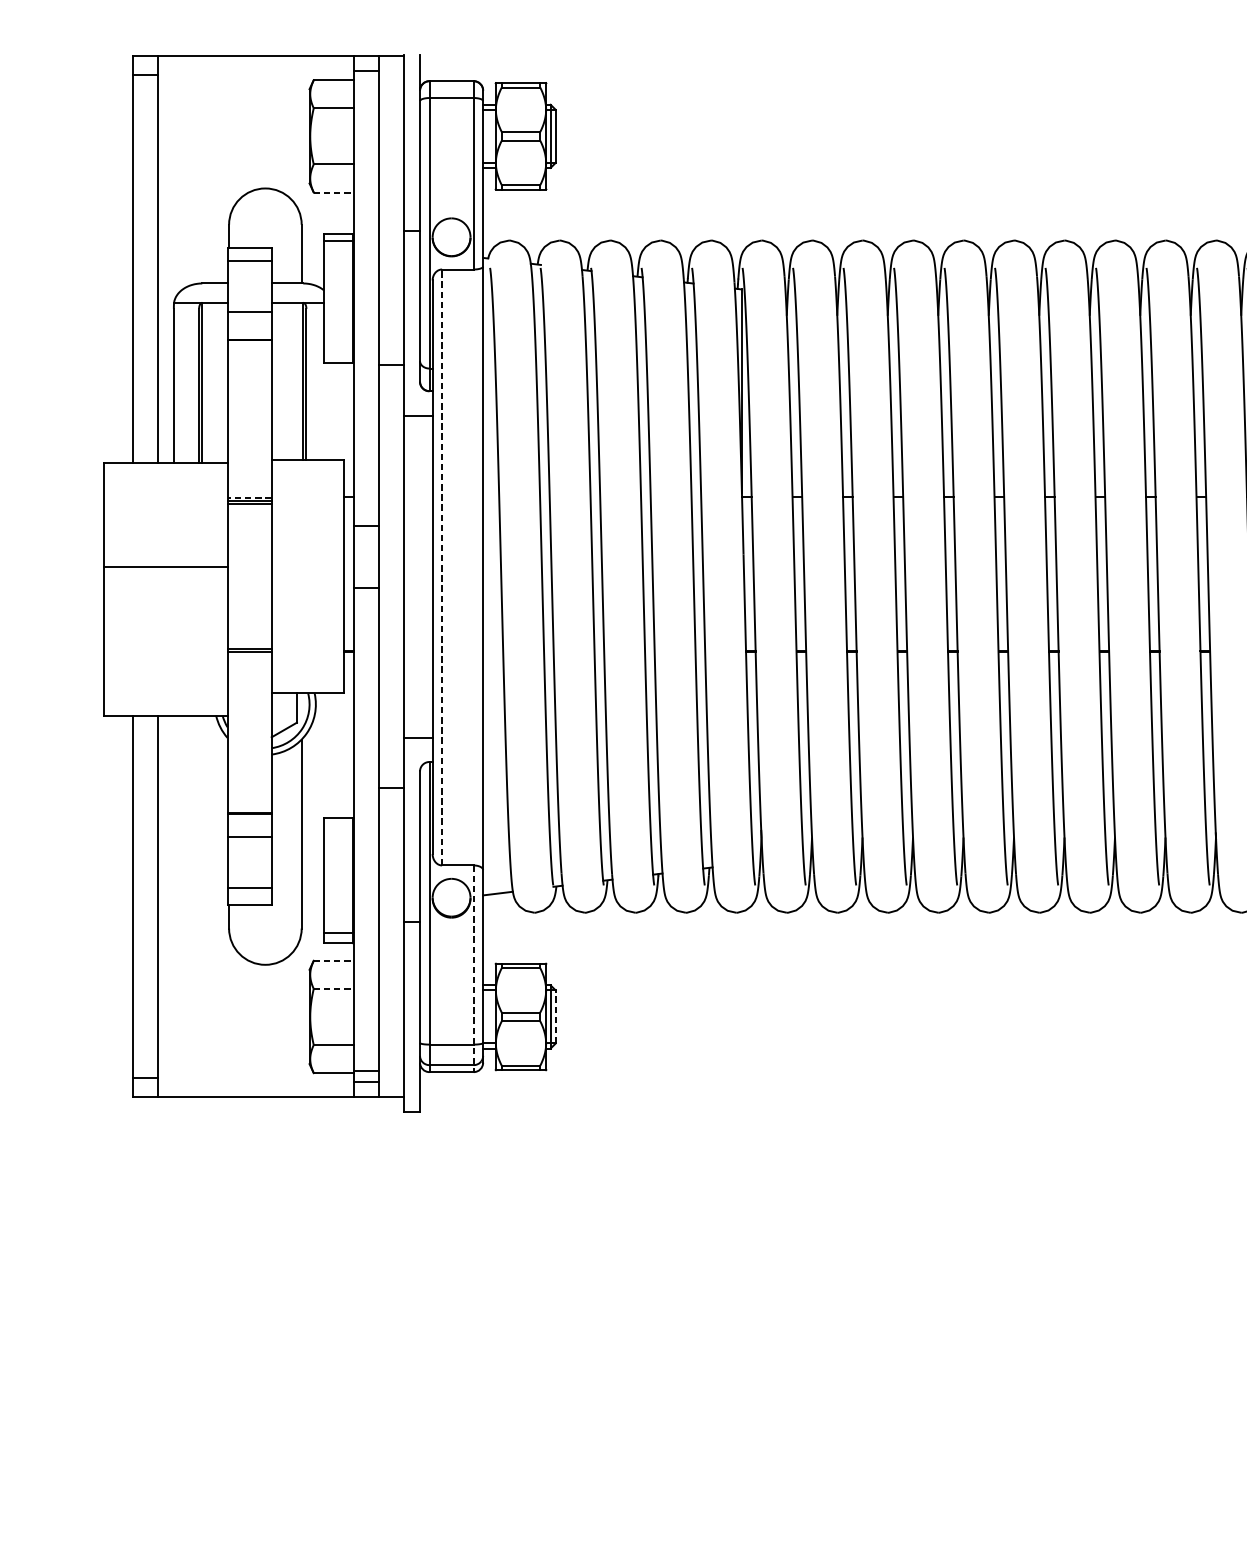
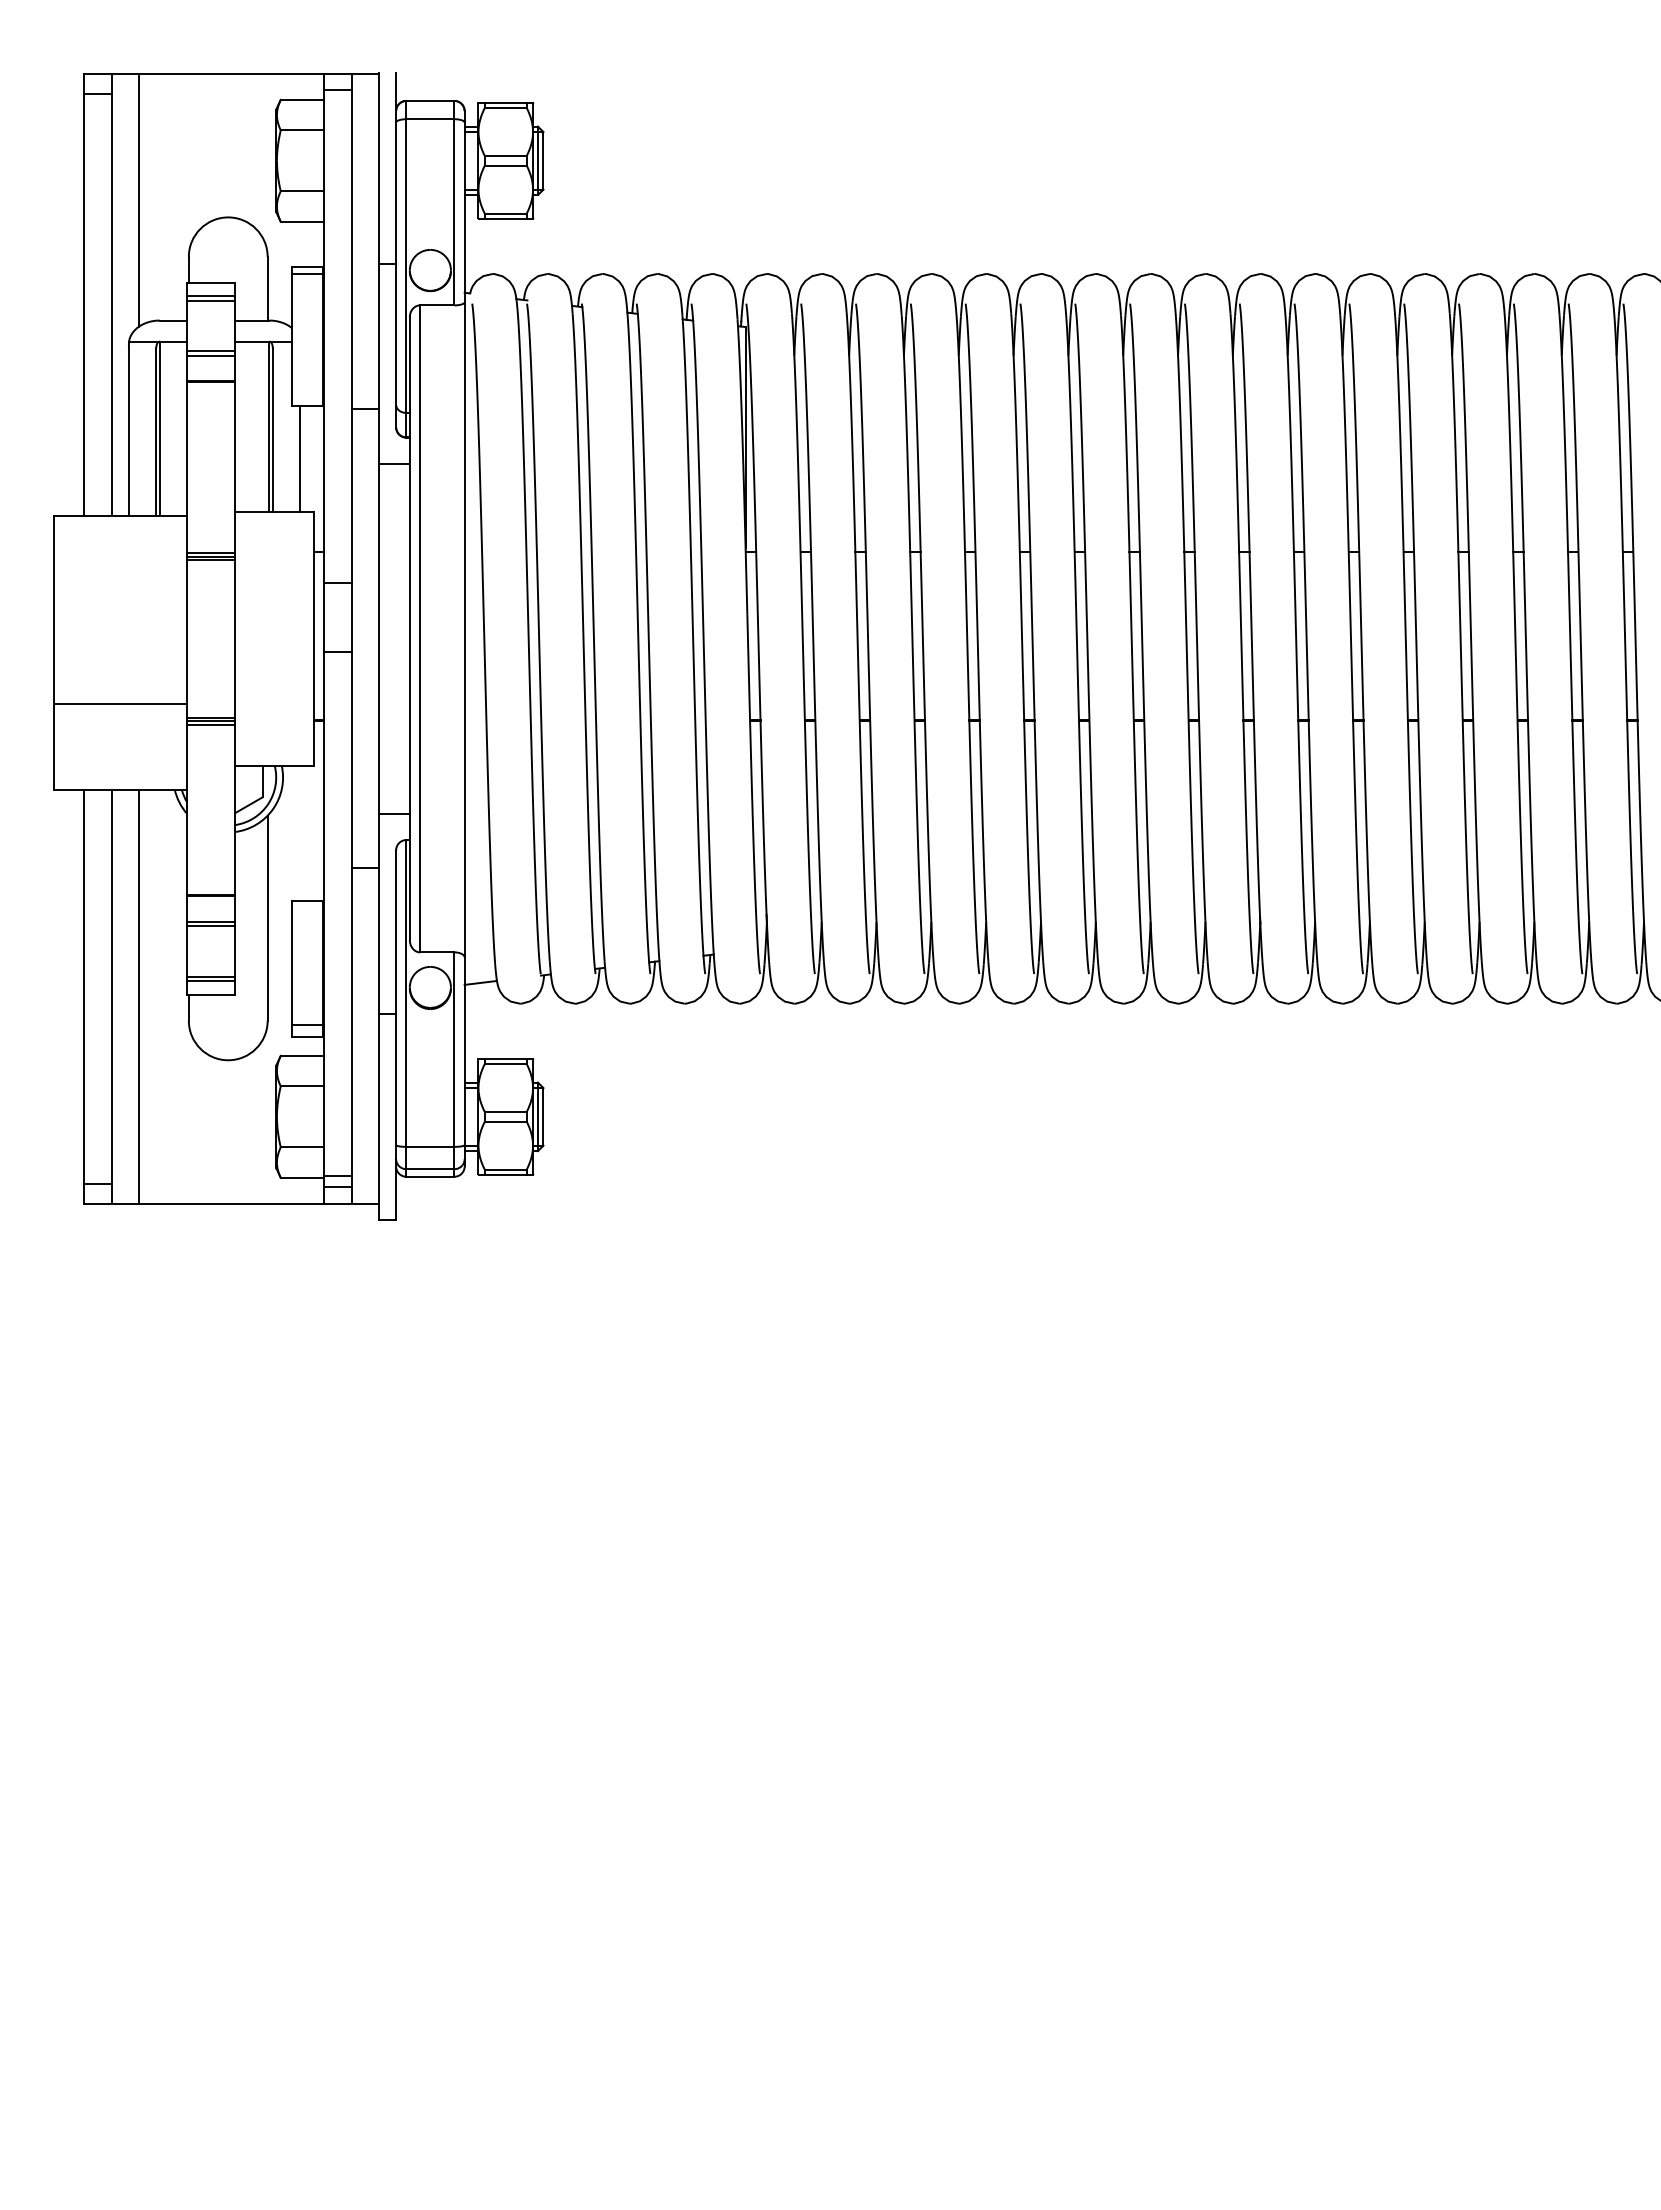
line: (183, 171) -> (139, 199), added
line: (333, 192) -> (302, 221), dashed -> solid
line: (249, 265) -> (211, 300), added
line: (249, 316) -> (211, 356), added
line: (331, 411) -> (300, 459), added
line: (249, 497) -> (211, 552), dashed -> solid
line: (166, 567) -> (120, 704), moved
line: (442, 567) -> (420, 628), dashed -> solid
line: (249, 655) -> (211, 724), added
line: (249, 841) -> (211, 926), added
line: (249, 892) -> (211, 981), added
line: (183, 906) -> (139, 996), added
line: (333, 960) -> (302, 1055), dashed -> solid
line: (473, 969) -> (454, 1065), dashed -> solid
line: (333, 988) -> (302, 1086), dashed -> solid
line: (555, 1016) -> (543, 1116), dashed -> solid

